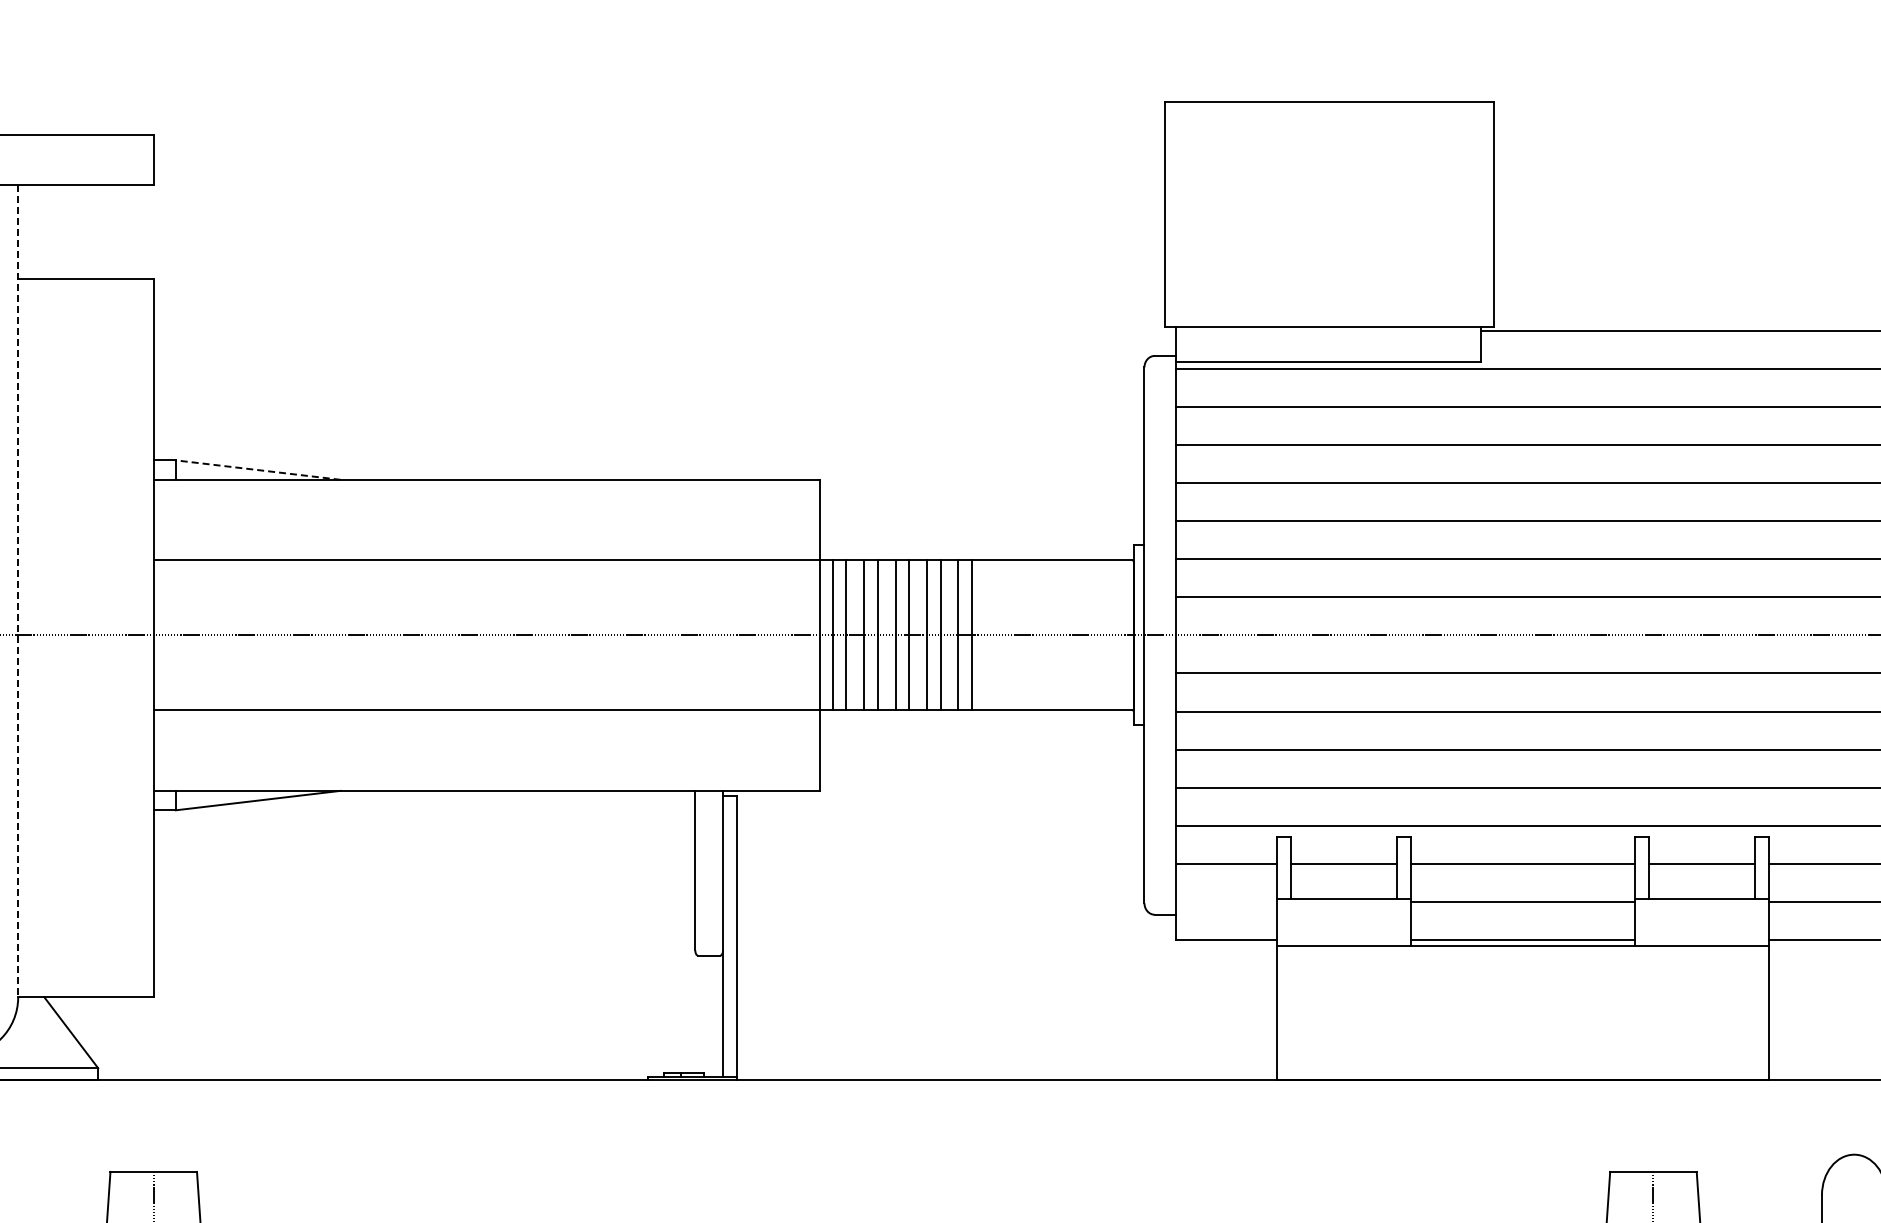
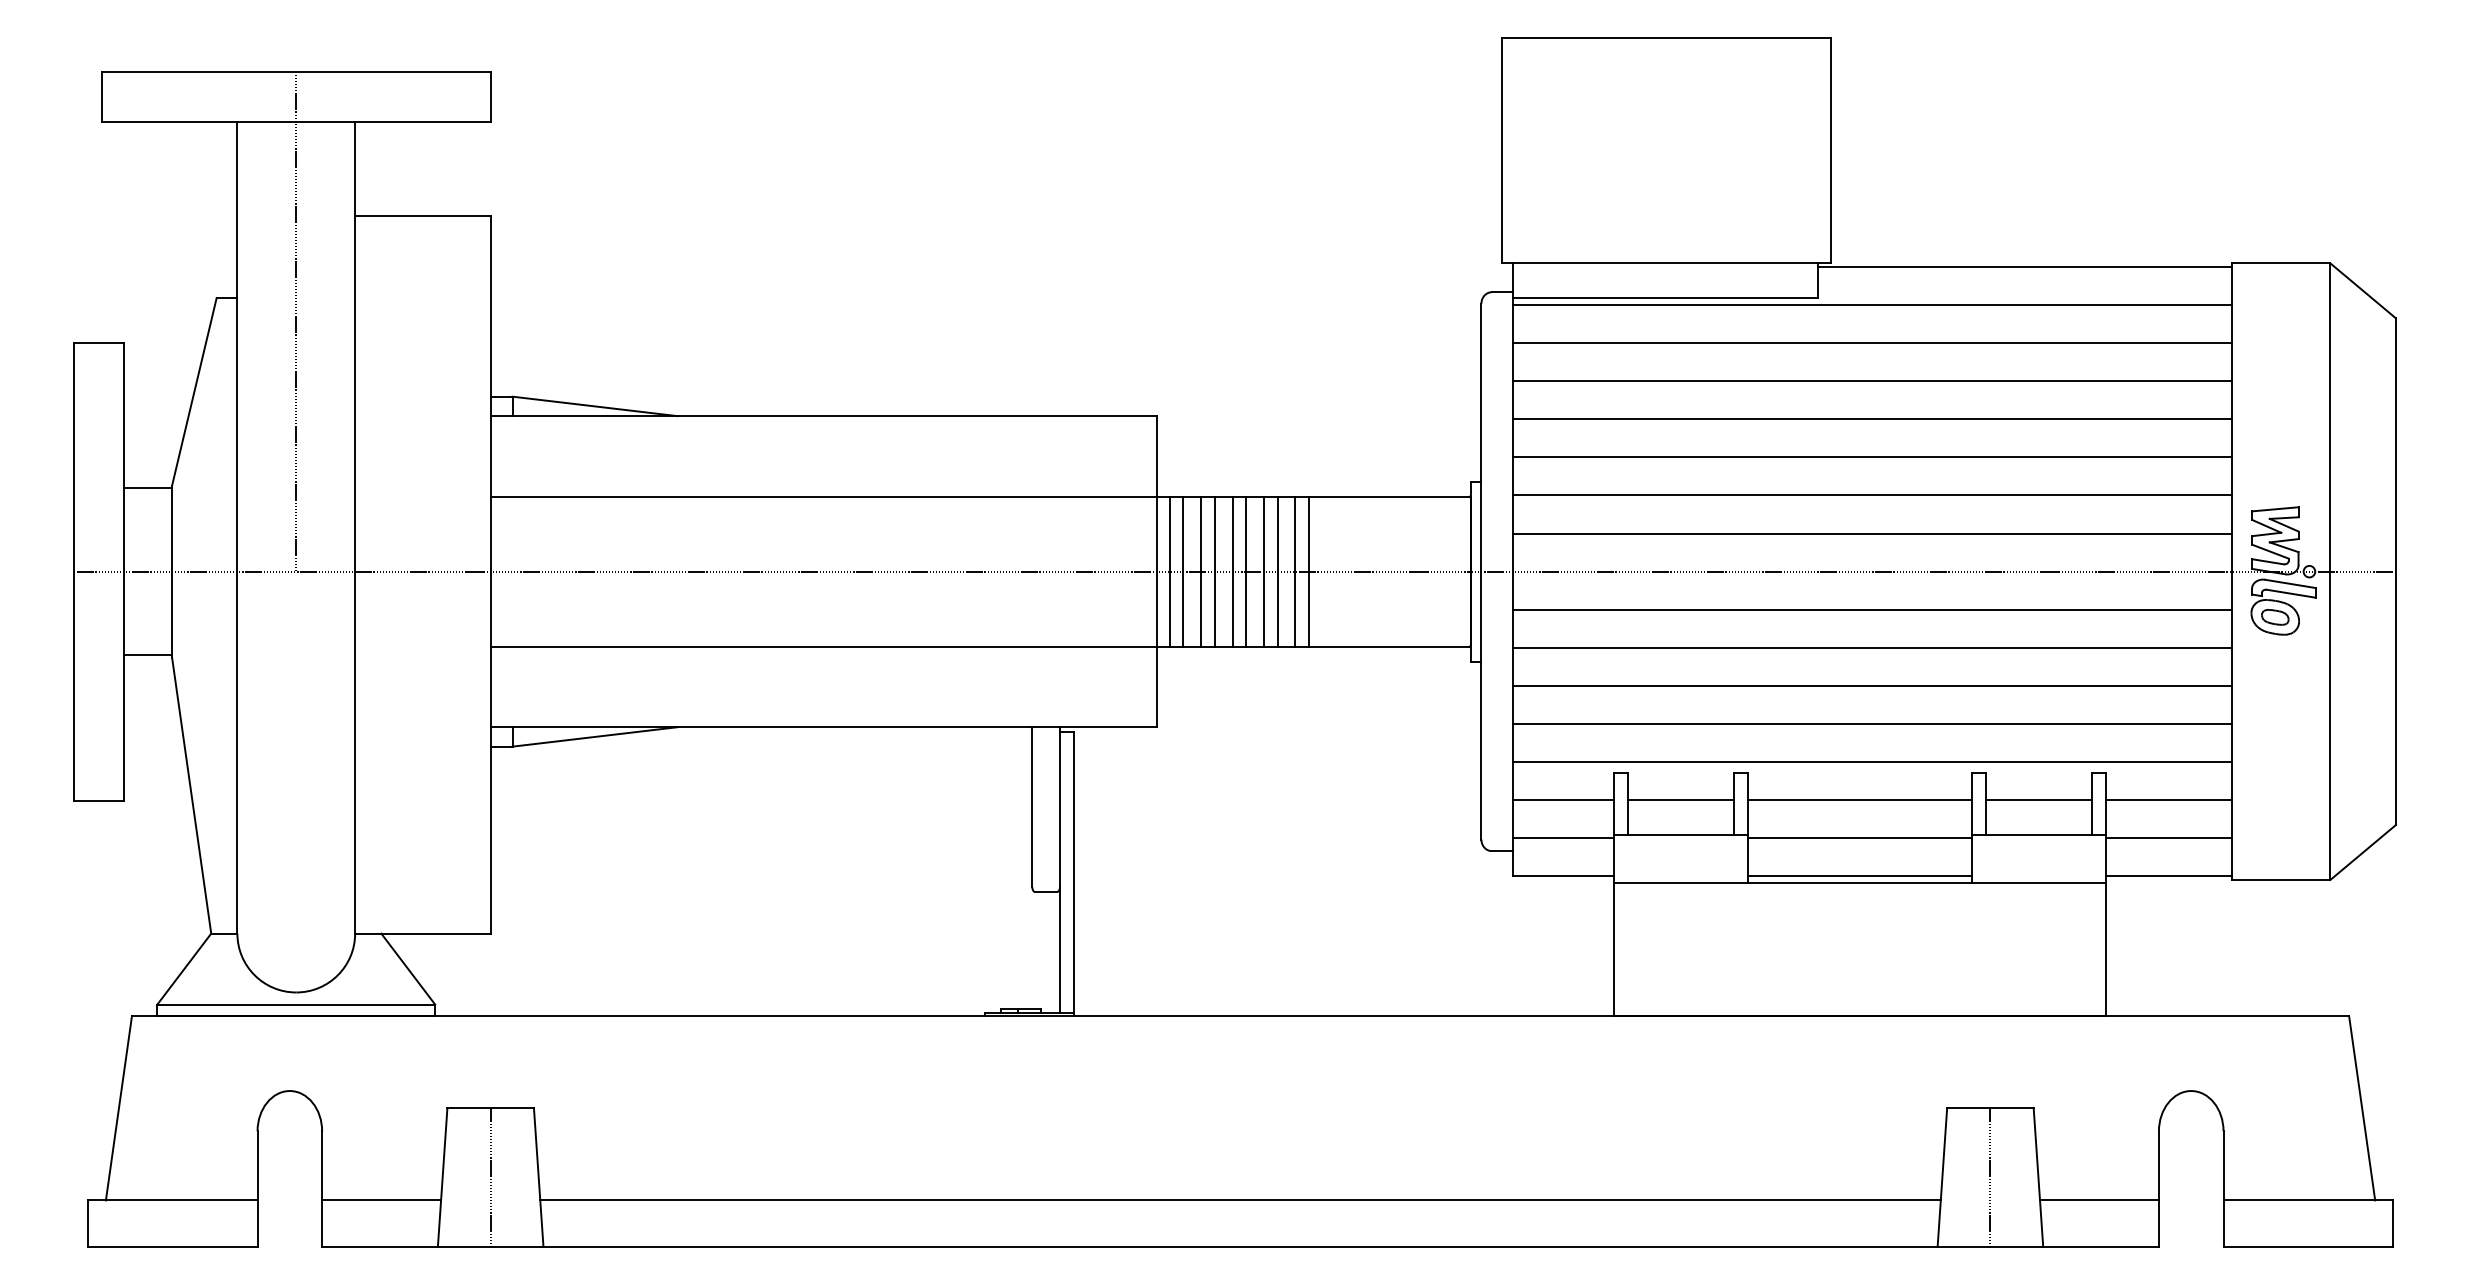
line: (257, 470) -> (594, 406), dashed -> solid
line: (18, 591) -> (355, 527), dashed -> solid
line: (1226, 902) -> (1563, 838), added

